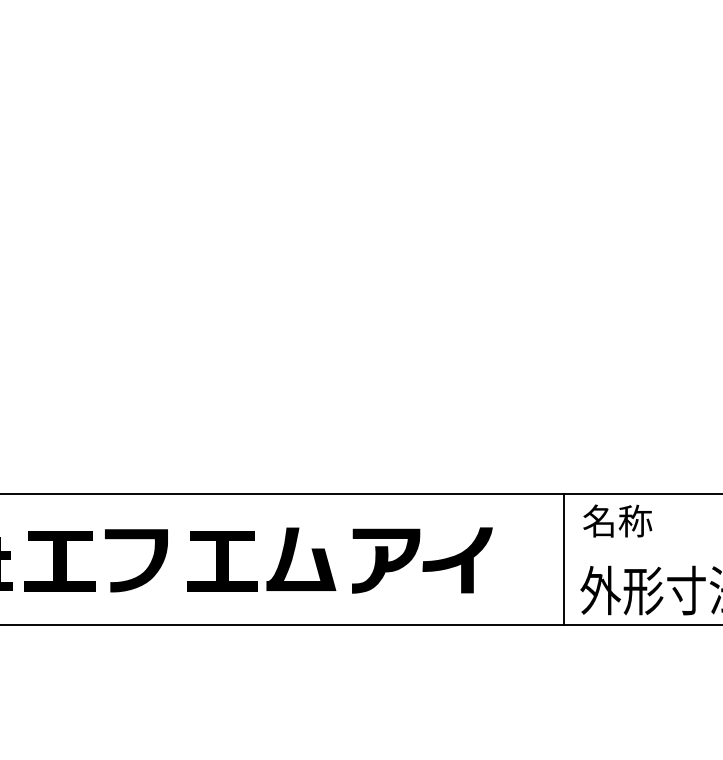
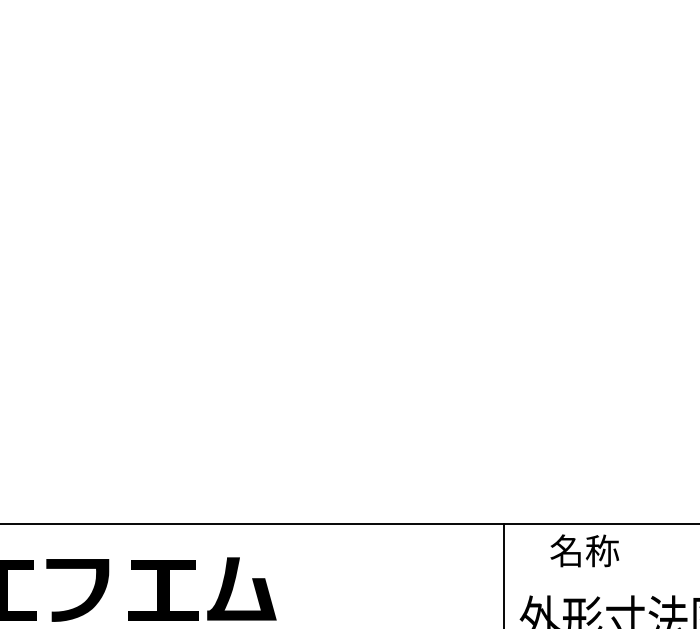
text: (617, 520) -> (584, 550), moved
fill: (386, 560) -> (326, 590), removed
fill: (457, 560) -> (397, 590), removed

